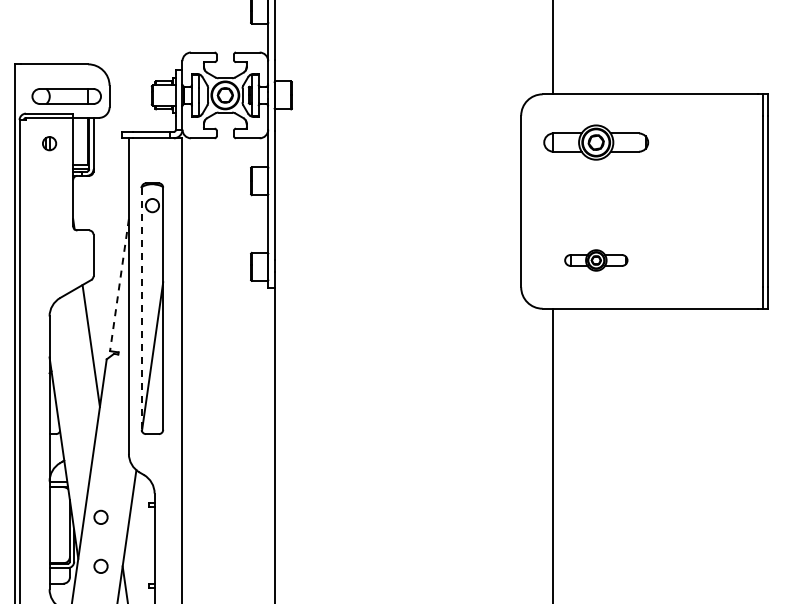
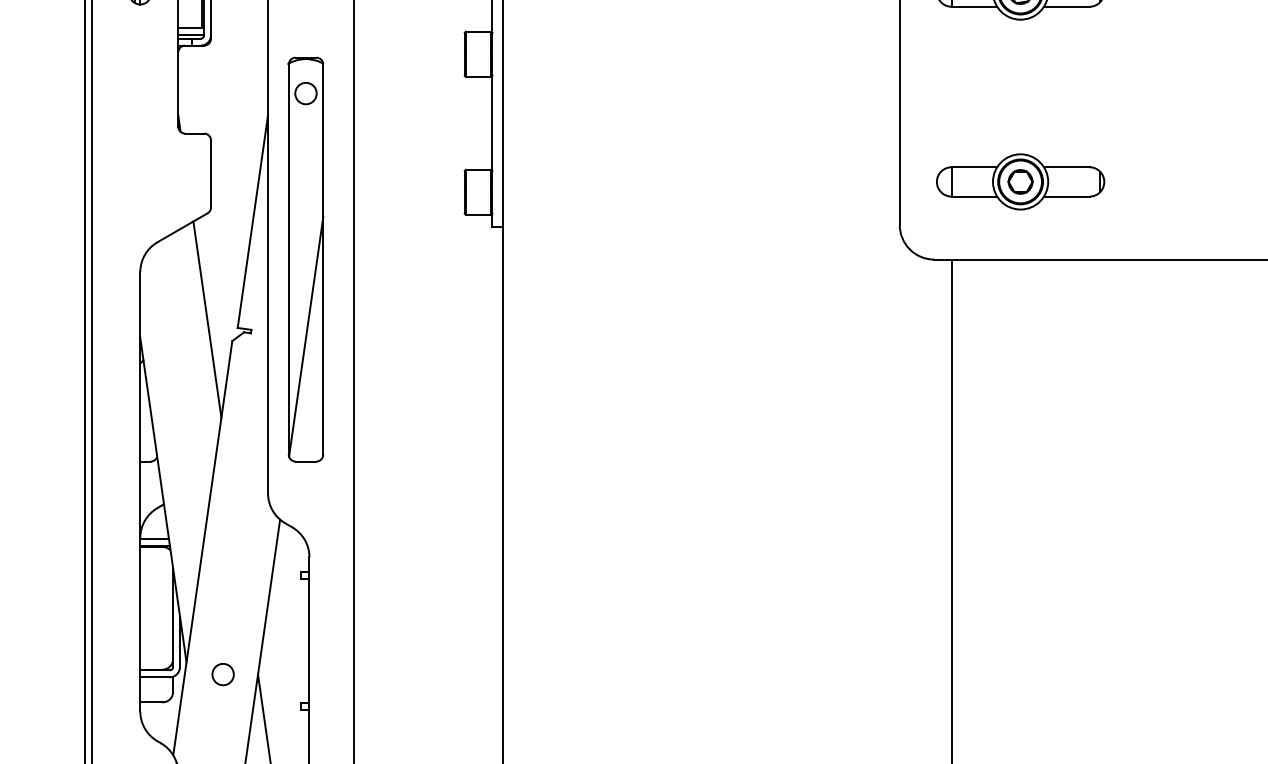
part: (596, 260) -> (1021, 181), size x1.67
line: (119, 285) -> (252, 222), dashed -> solid
line: (141, 309) -> (288, 260), dashed -> solid
circle: (100, 516) -> (222, 594), removed

